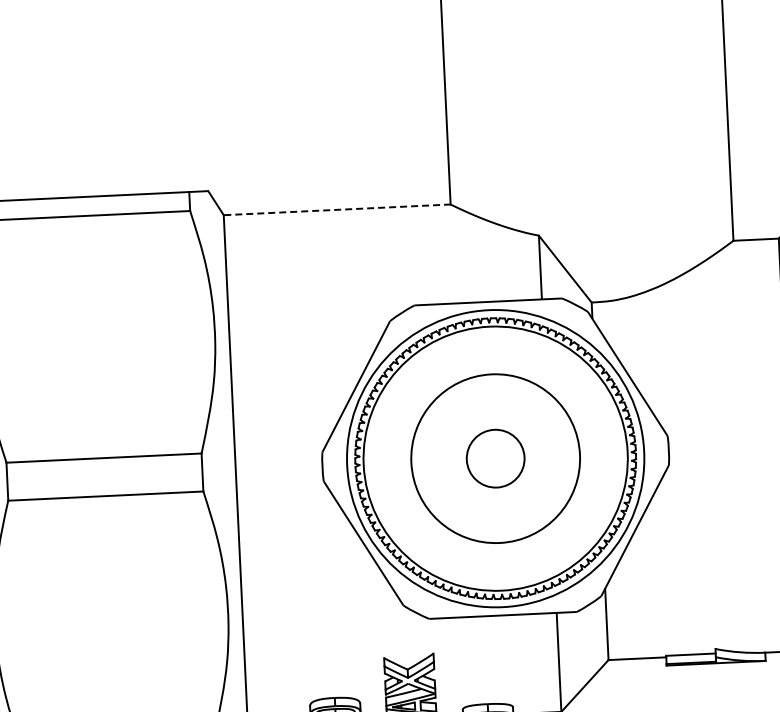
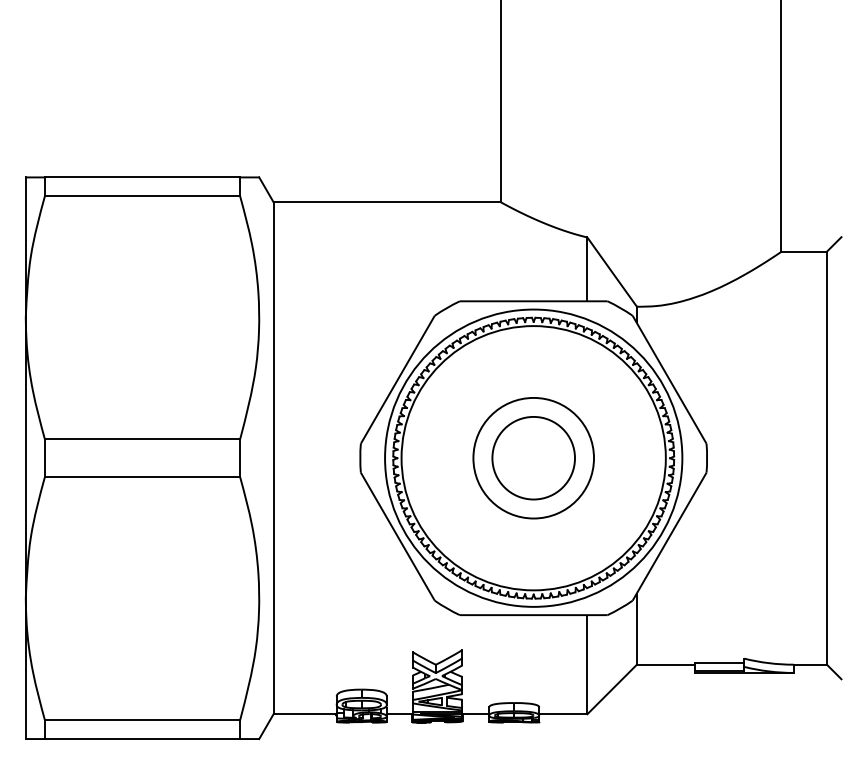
line: (337, 210) -> (387, 202), dashed -> solid
circle: (495, 457) -> (533, 457), size x0.71
circle: (495, 457) -> (533, 457), size x1.43

